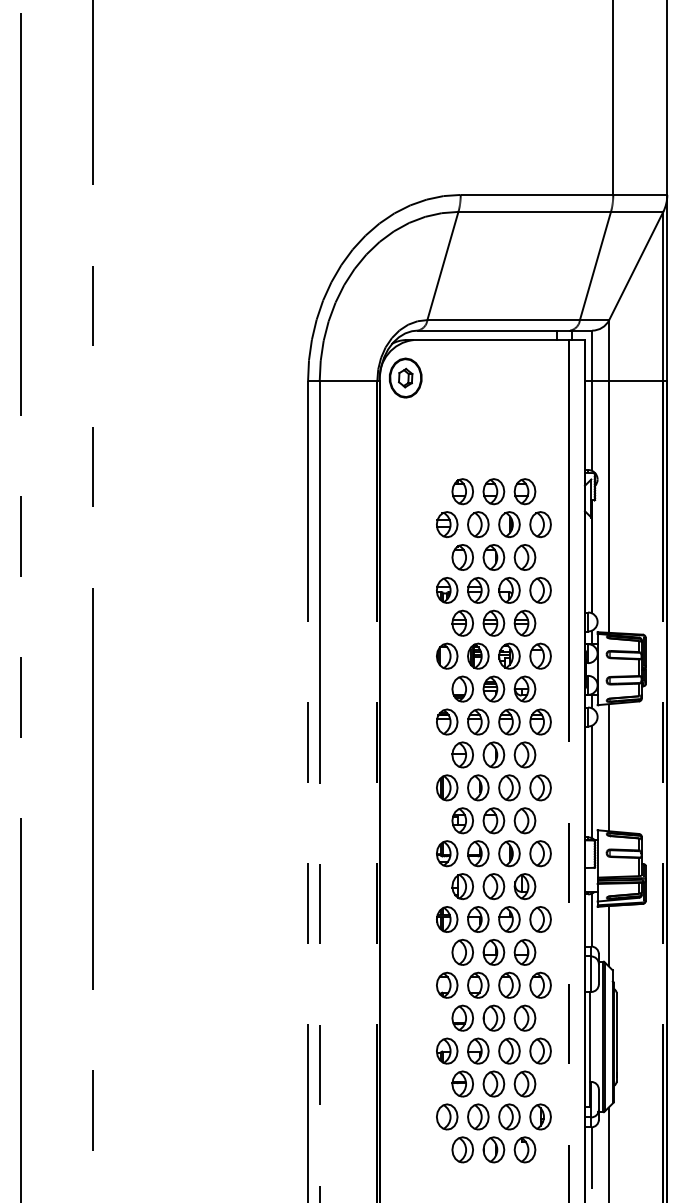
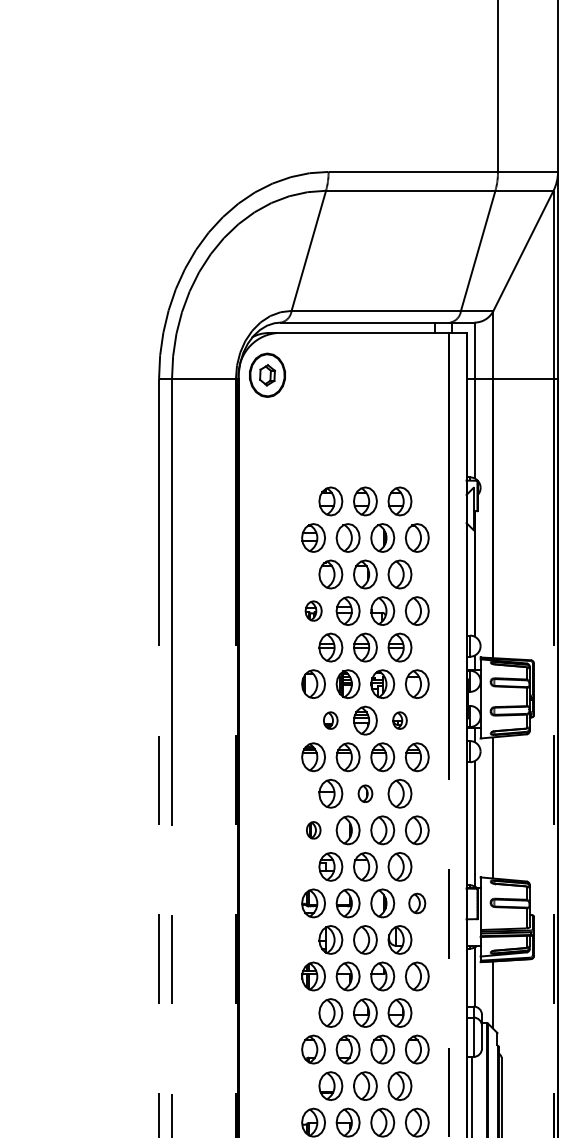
part: (447, 590) -> (313, 611), size x0.7
part: (462, 688) -> (330, 719), size x0.6
part: (524, 688) -> (399, 719), size x0.6
part: (493, 754) -> (364, 793), size x0.6
part: (447, 787) -> (313, 829), size x0.6
part: (540, 853) -> (417, 903), size x0.7

